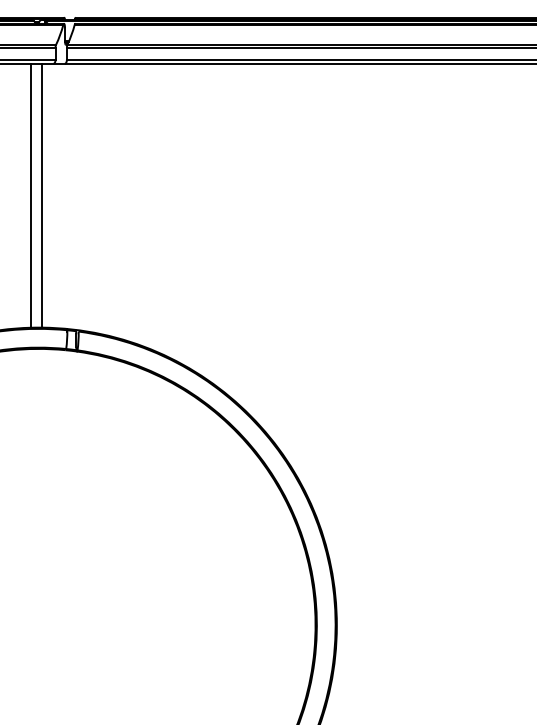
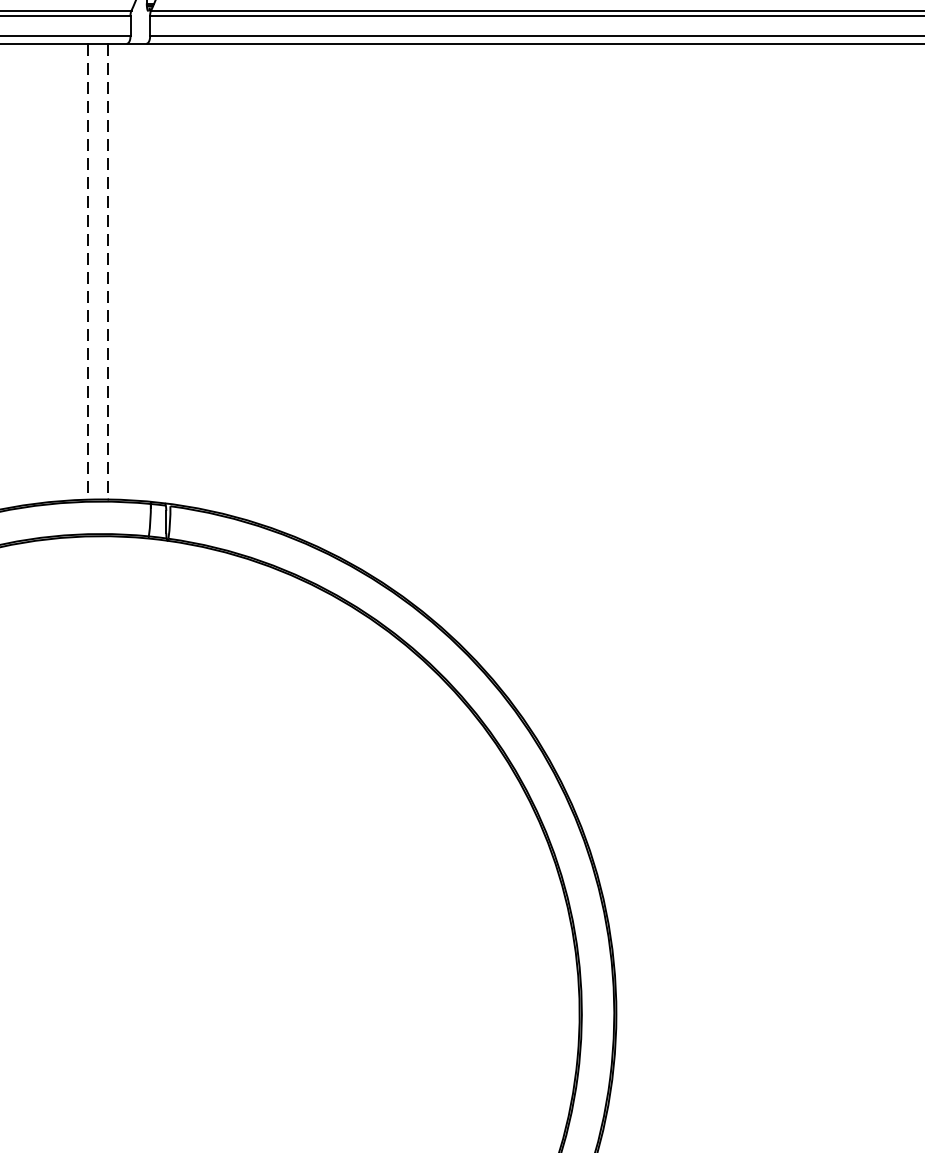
line: (30, 195) -> (87, 271), solid -> dashed
line: (42, 195) -> (107, 271), solid -> dashed

